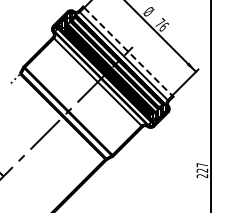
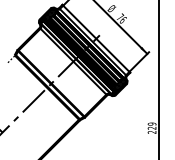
line: (128, 52) -> (96, 39), dashed -> solid
text: (202, 165) -> (152, 124), 227 -> 229

